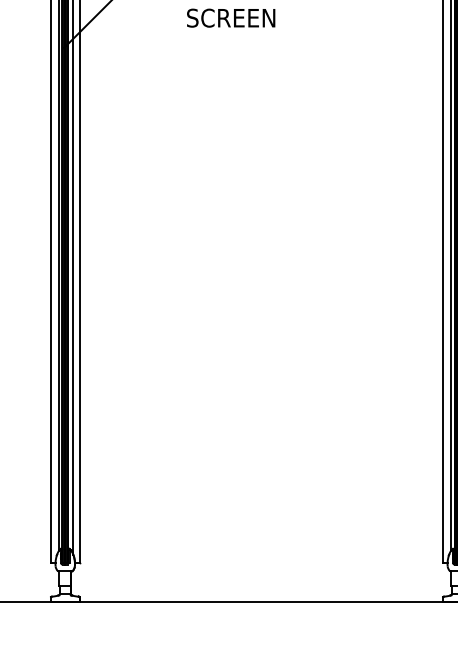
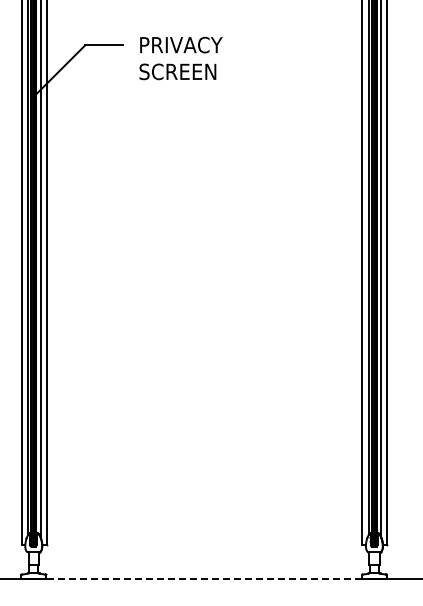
line: (261, 601) -> (204, 578), solid -> dashed

